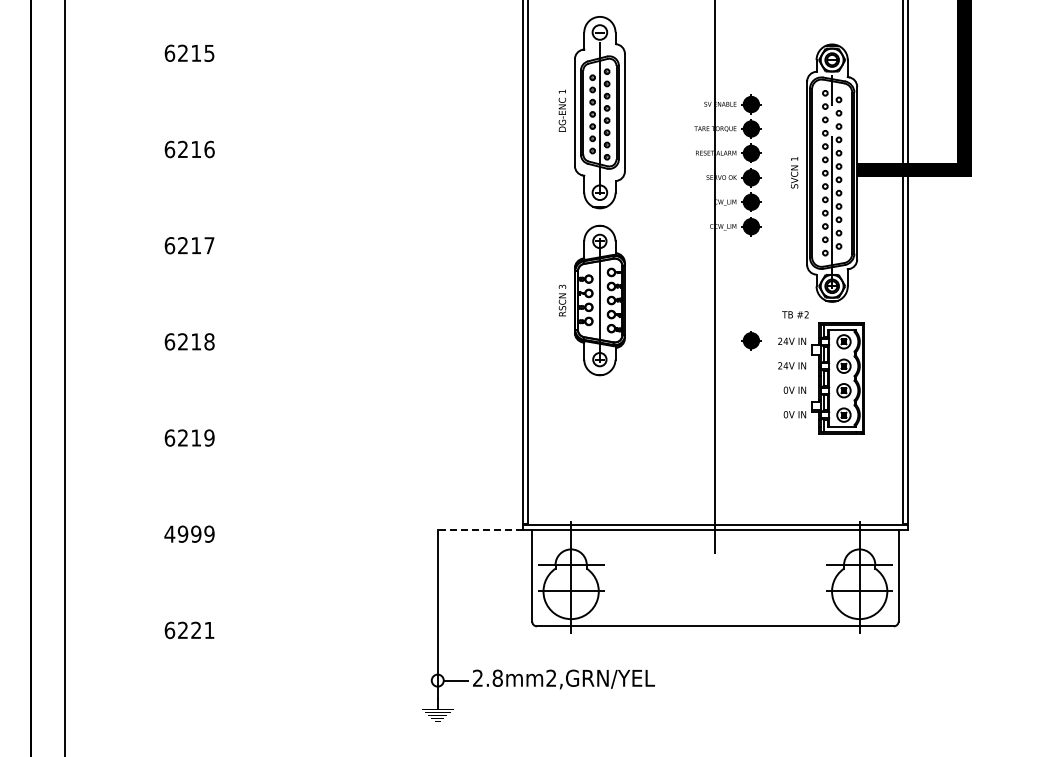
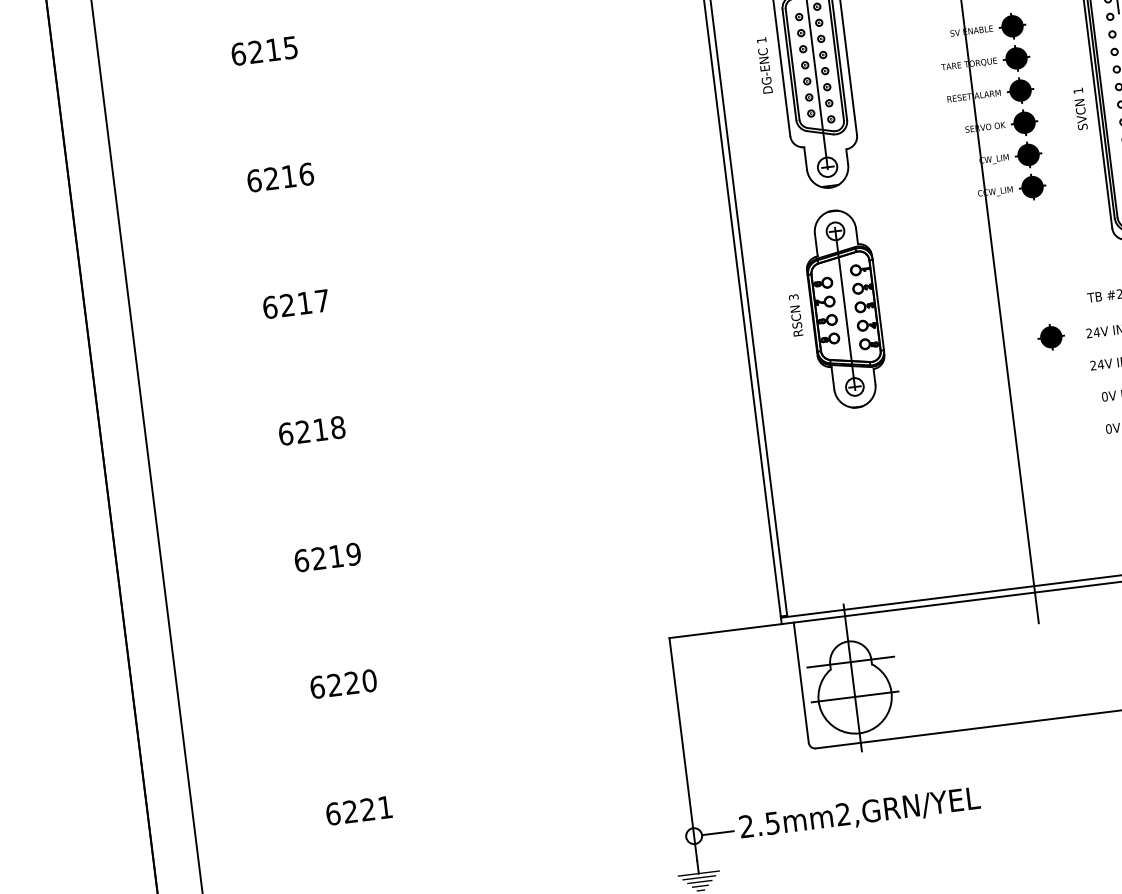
line: (480, 530) -> (725, 631), dashed -> solid
text: (189, 533) -> (343, 683), 4999 -> 6220
text: (497, 677) -> (772, 822), 2.8mm2,GRN/YEL -> 2.5mm2,GRN/YEL

